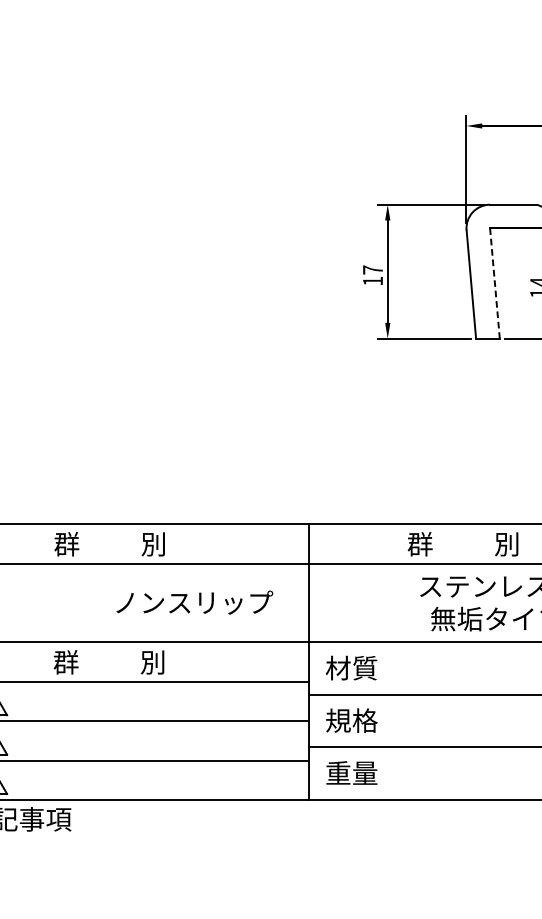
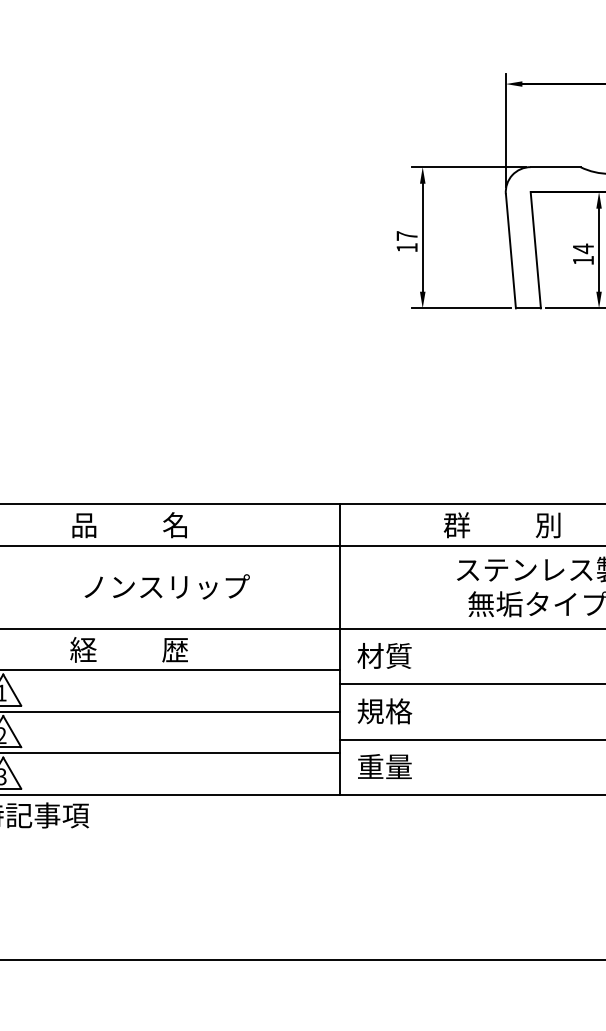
line: (494, 283) -> (535, 250), dashed -> solid
text: (109, 544) -> (129, 525), 群          別 -> 品          名
text: (194, 602) -> (166, 586), moved
text: (108, 662) -> (128, 649), 群          別 -> 経          歴

